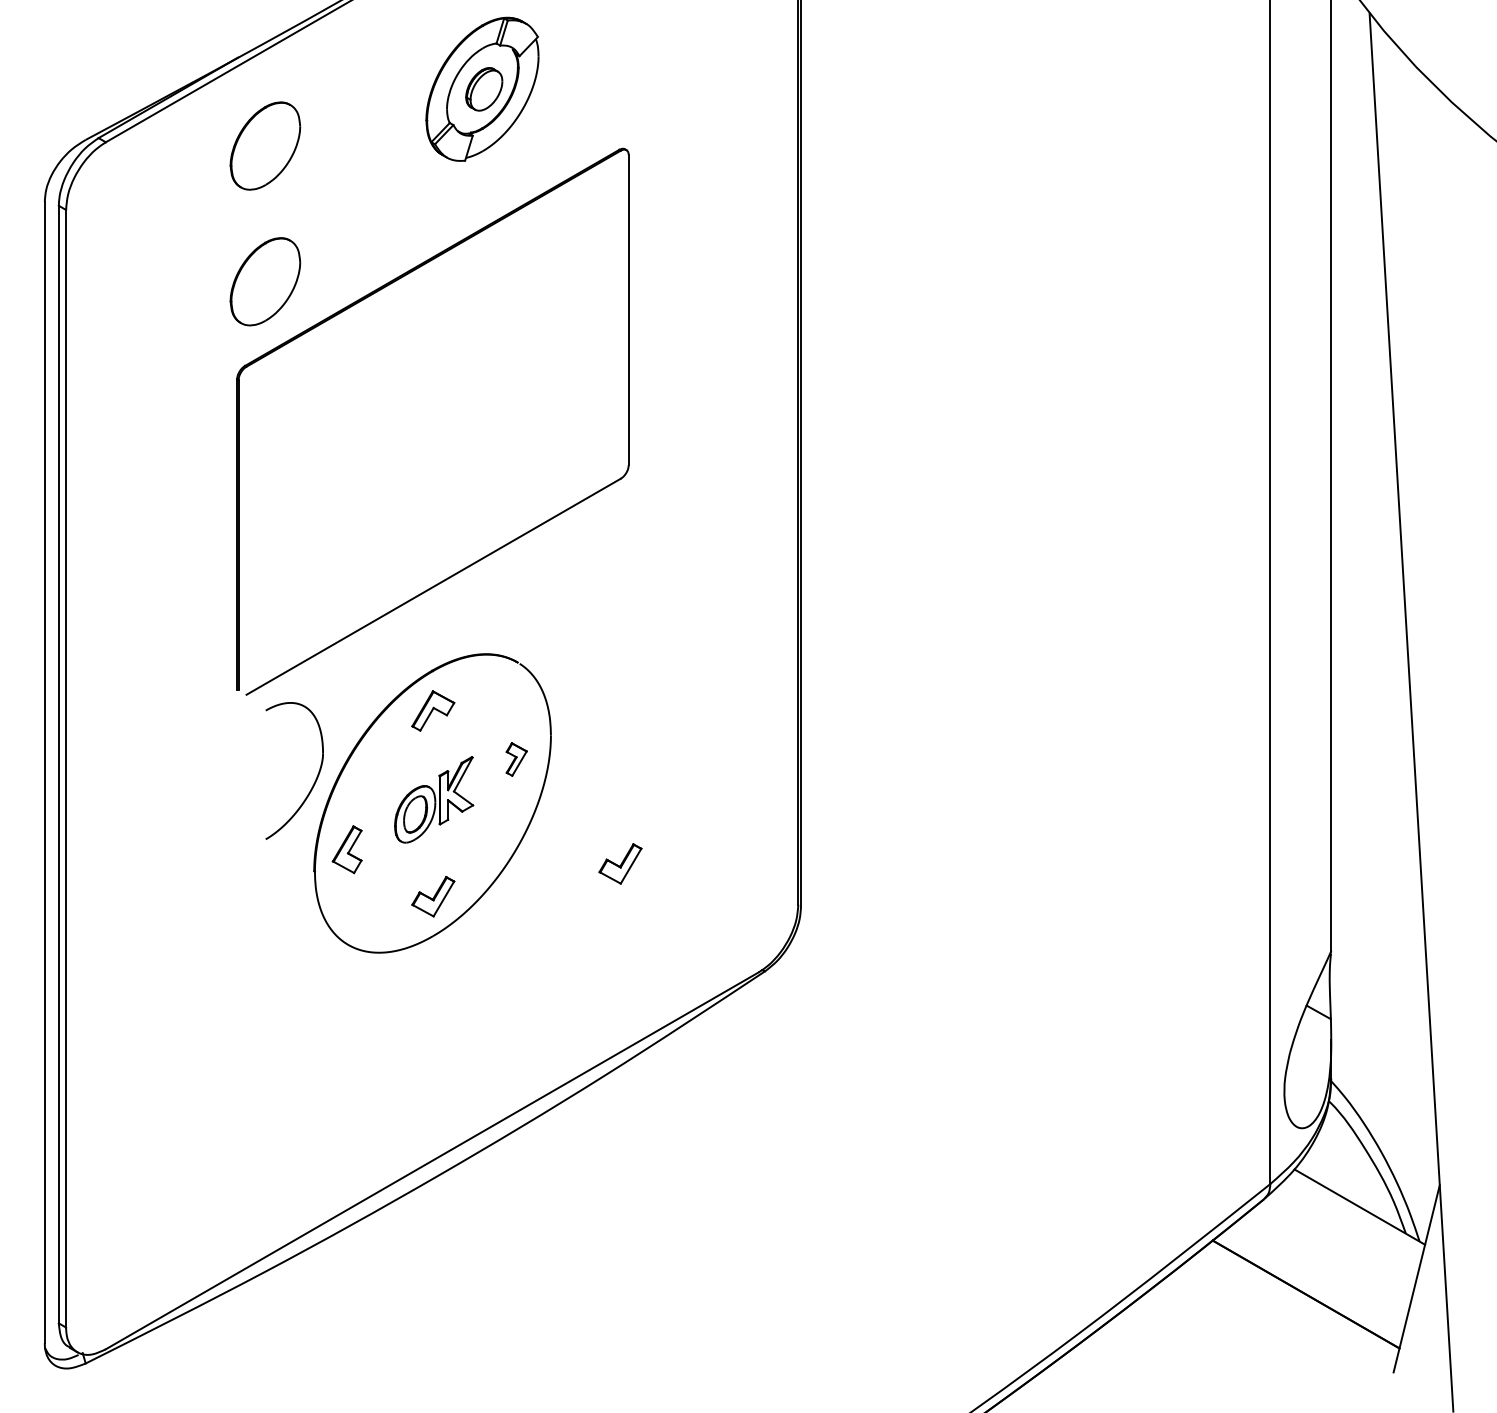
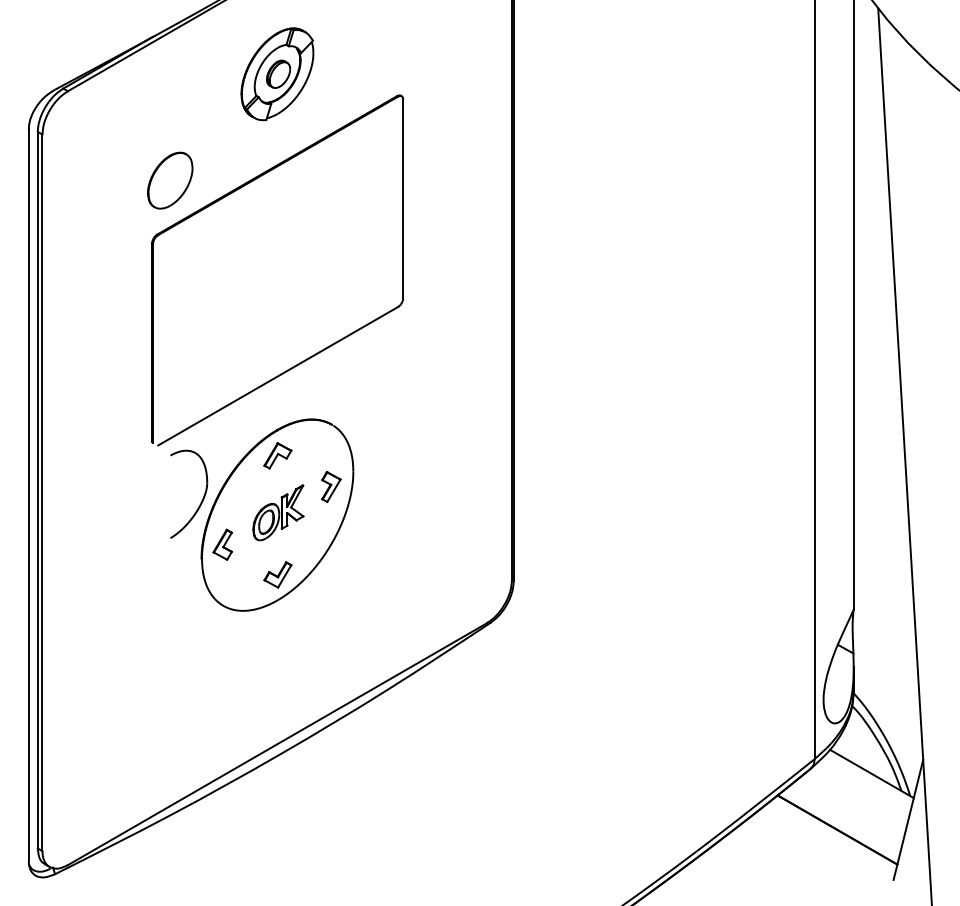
part: (482, 89) -> (277, 74), moved
part: (264, 145) -> (169, 93), removed
part: (516, 758) -> (331, 486), size x1.43
part: (619, 863) -> (397, 553), removed

